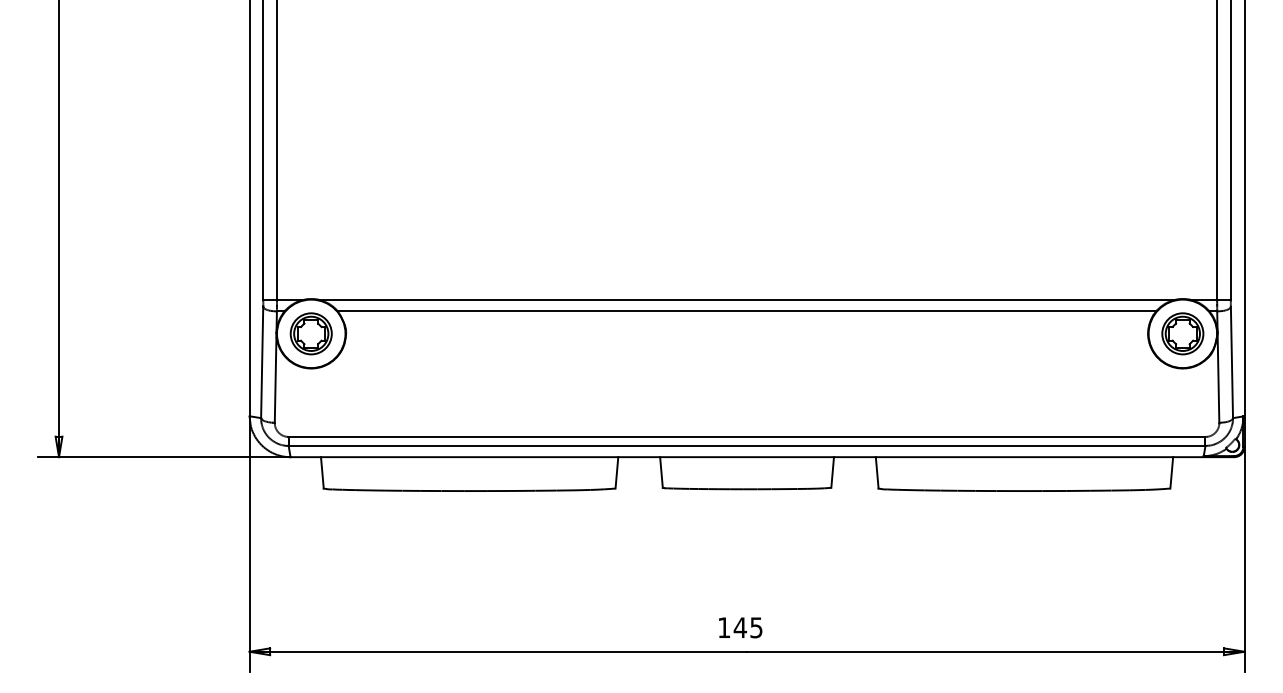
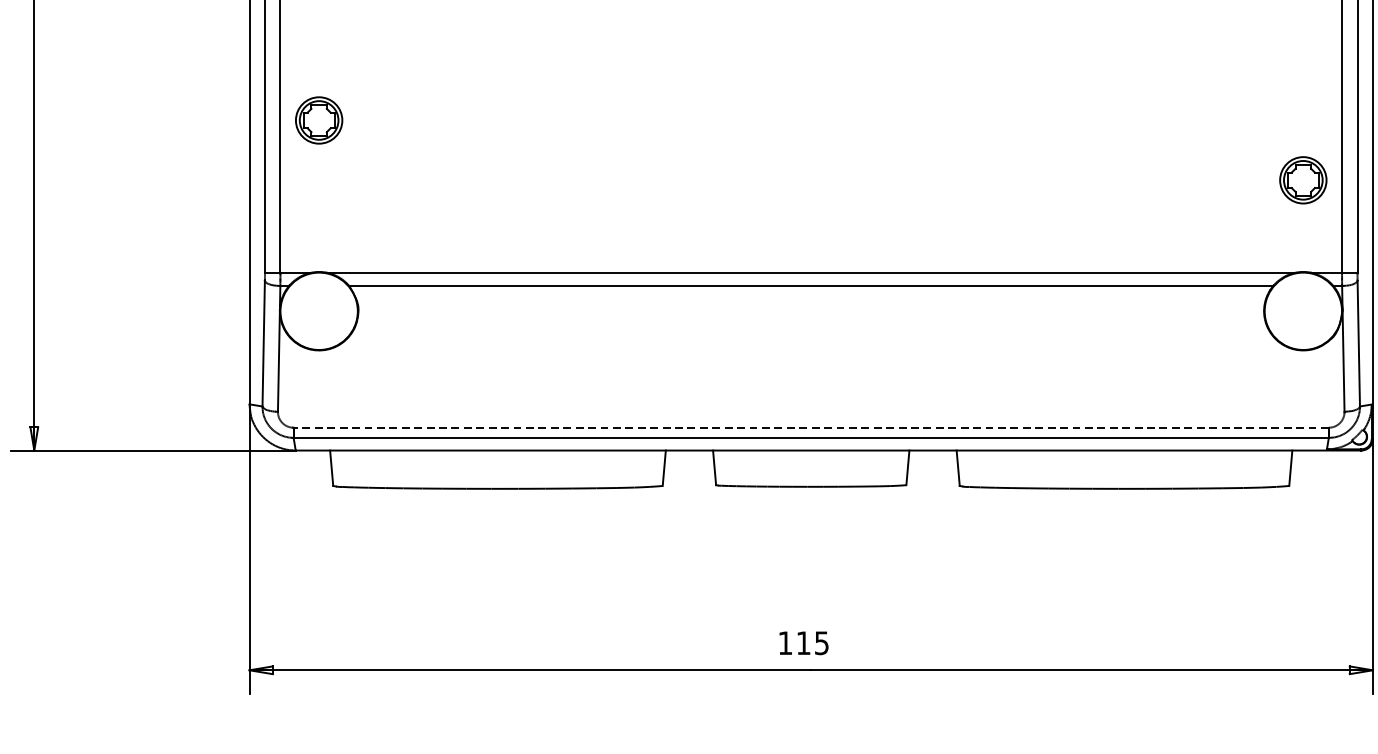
part: (310, 333) -> (318, 120), moved
part: (1182, 333) -> (1302, 179), moved
line: (746, 436) -> (810, 427), solid -> dashed
text: (740, 627) -> (803, 642), 145 -> 115

